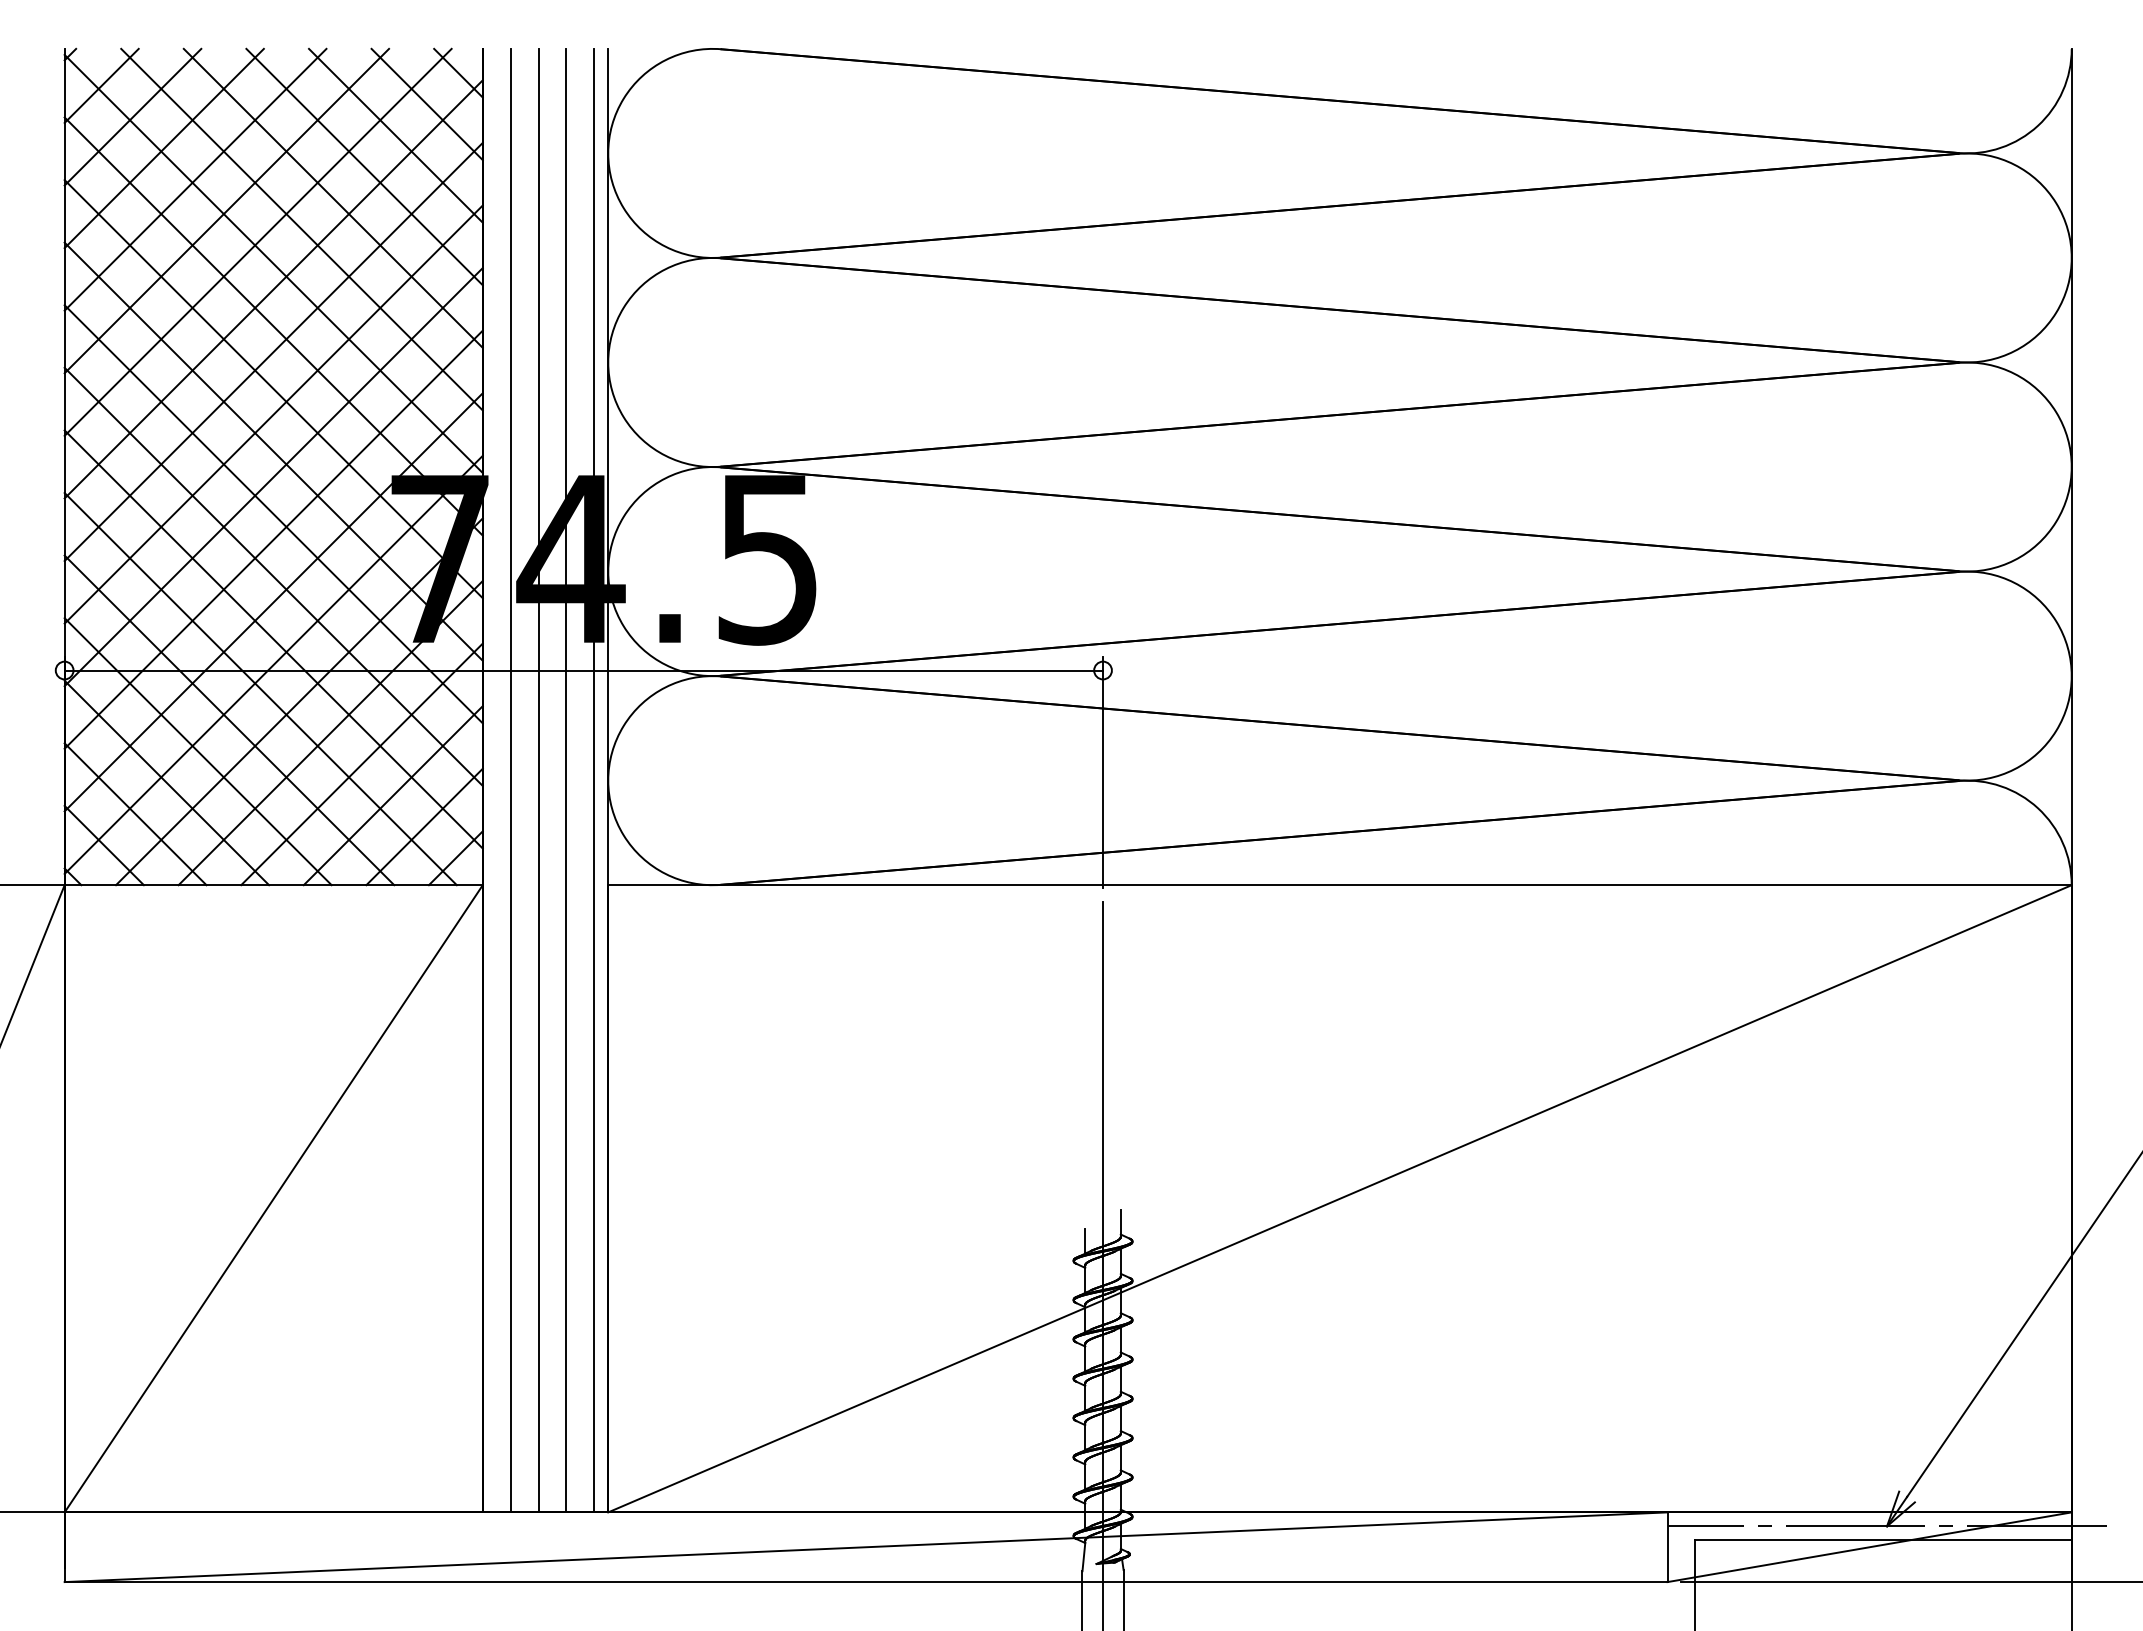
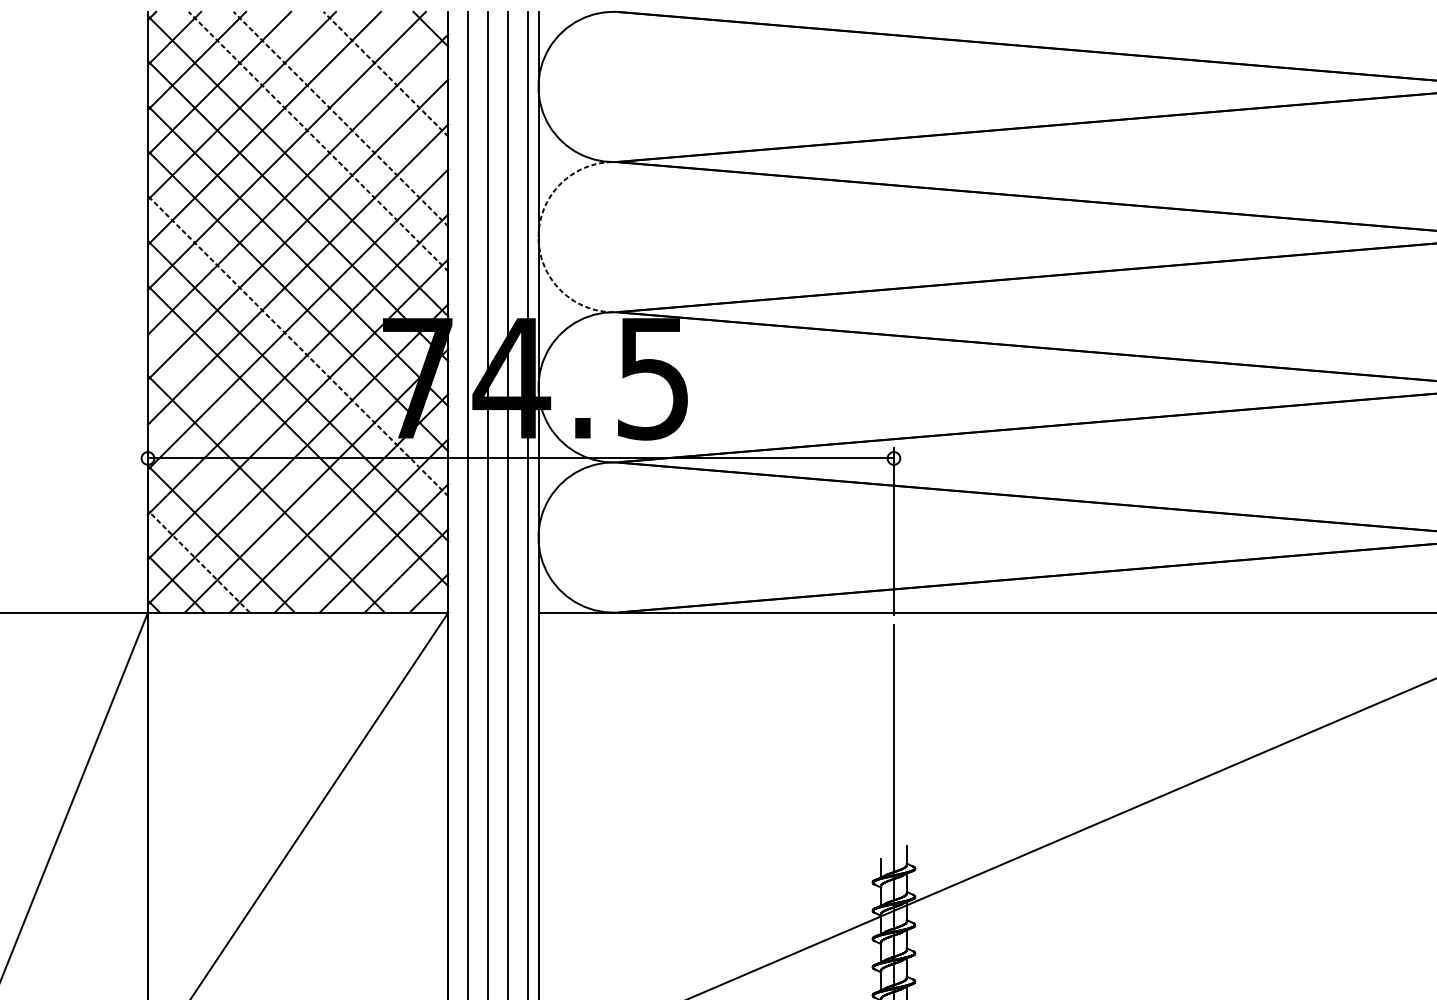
line: (426, 104) -> (407, 51), removed
line: (395, 135) -> (385, 74), solid -> dashed
line: (364, 166) -> (363, 96), removed
line: (332, 198) -> (340, 119), solid -> dashed
line: (302, 229) -> (318, 141), solid -> dashed
arc: (608, 362) -> (538, 237), solid -> dashed
line: (273, 514) -> (298, 346), solid -> dashed
line: (260, 689) -> (288, 472), removed
line: (197, 751) -> (243, 516), removed
line: (135, 813) -> (198, 561), solid -> dashed

